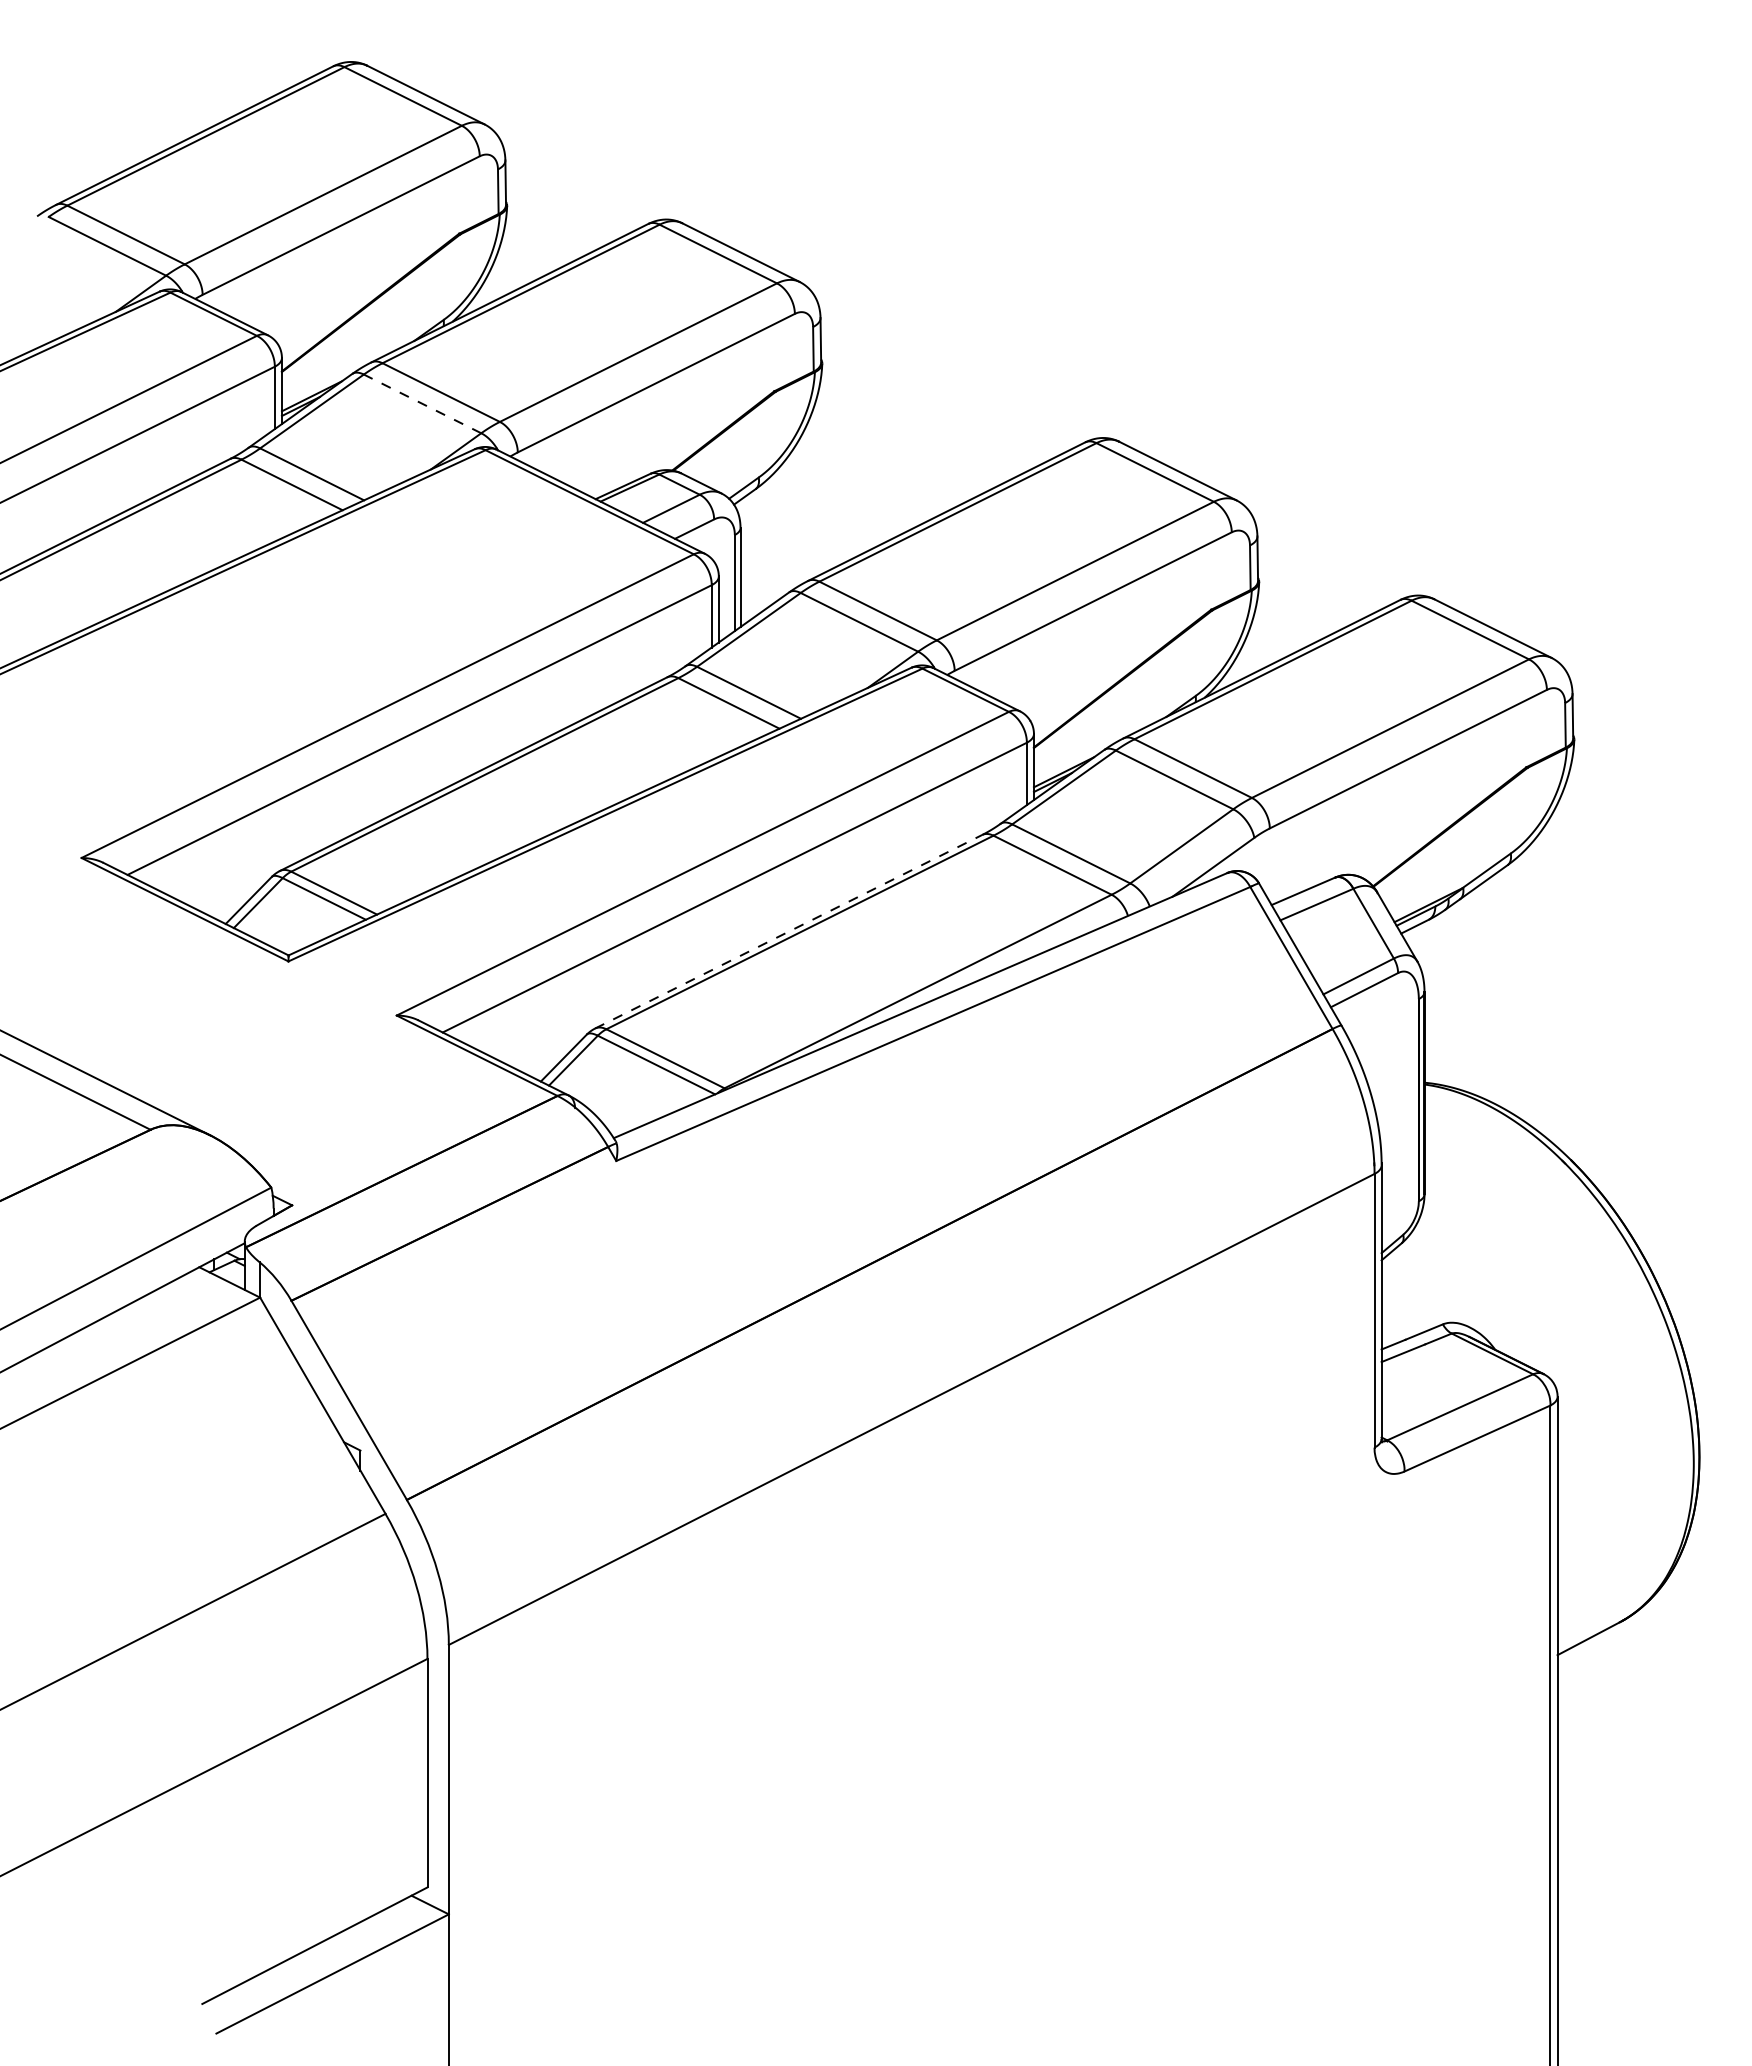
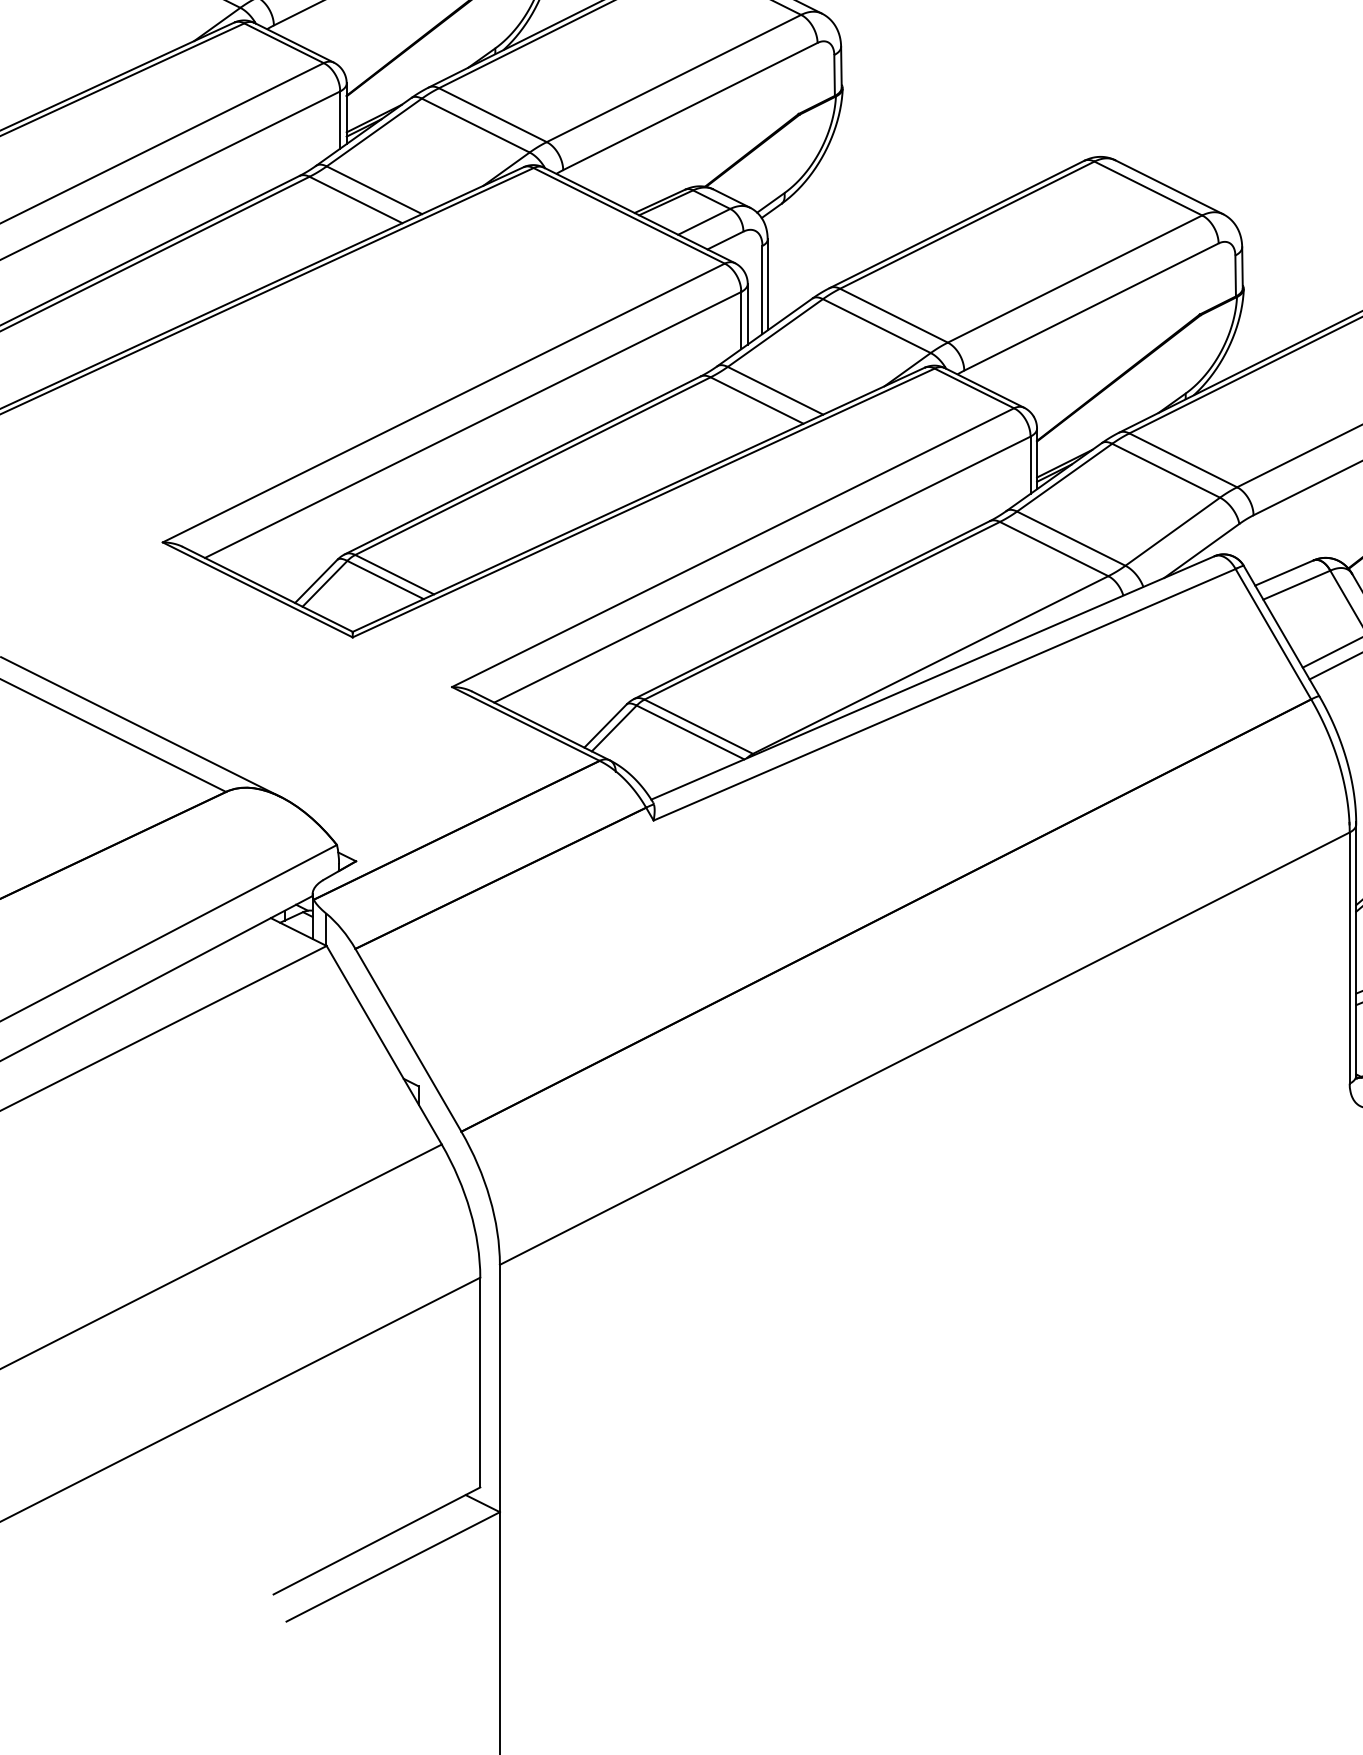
line: (422, 403) -> (475, 125), dashed -> solid
line: (789, 931) -> (812, 609), dashed -> solid

